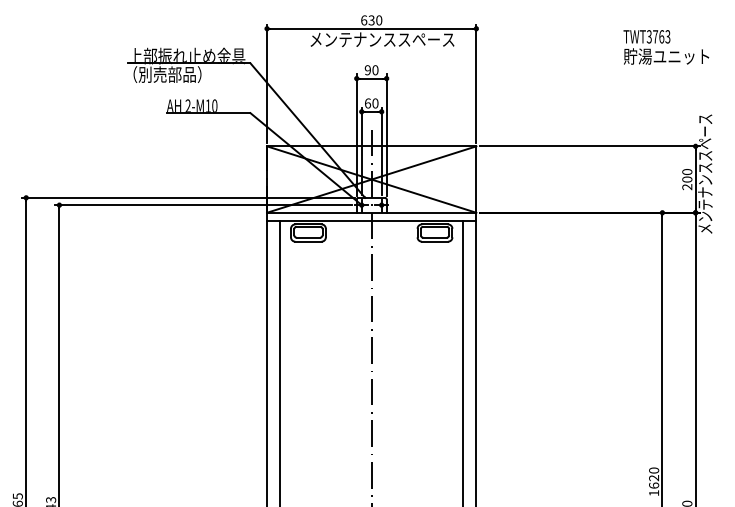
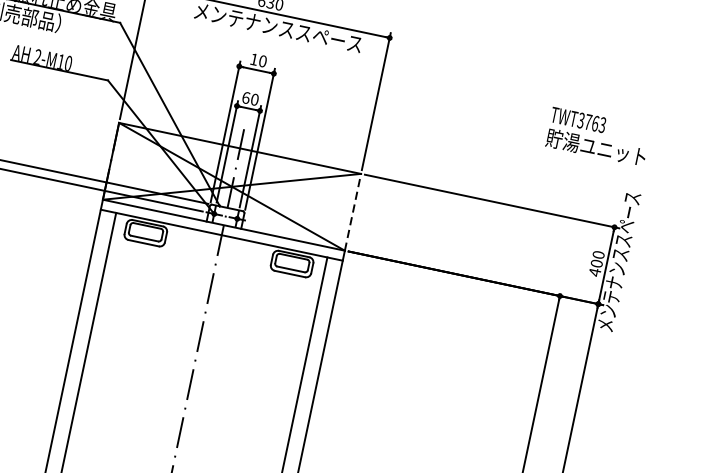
text: (666, 47) -> (598, 137), moved
text: (367, 70) -> (253, 59), 90 -> 10
line: (476, 179) -> (353, 212), solid -> dashed
text: (687, 186) -> (595, 271), 200 -> 400

